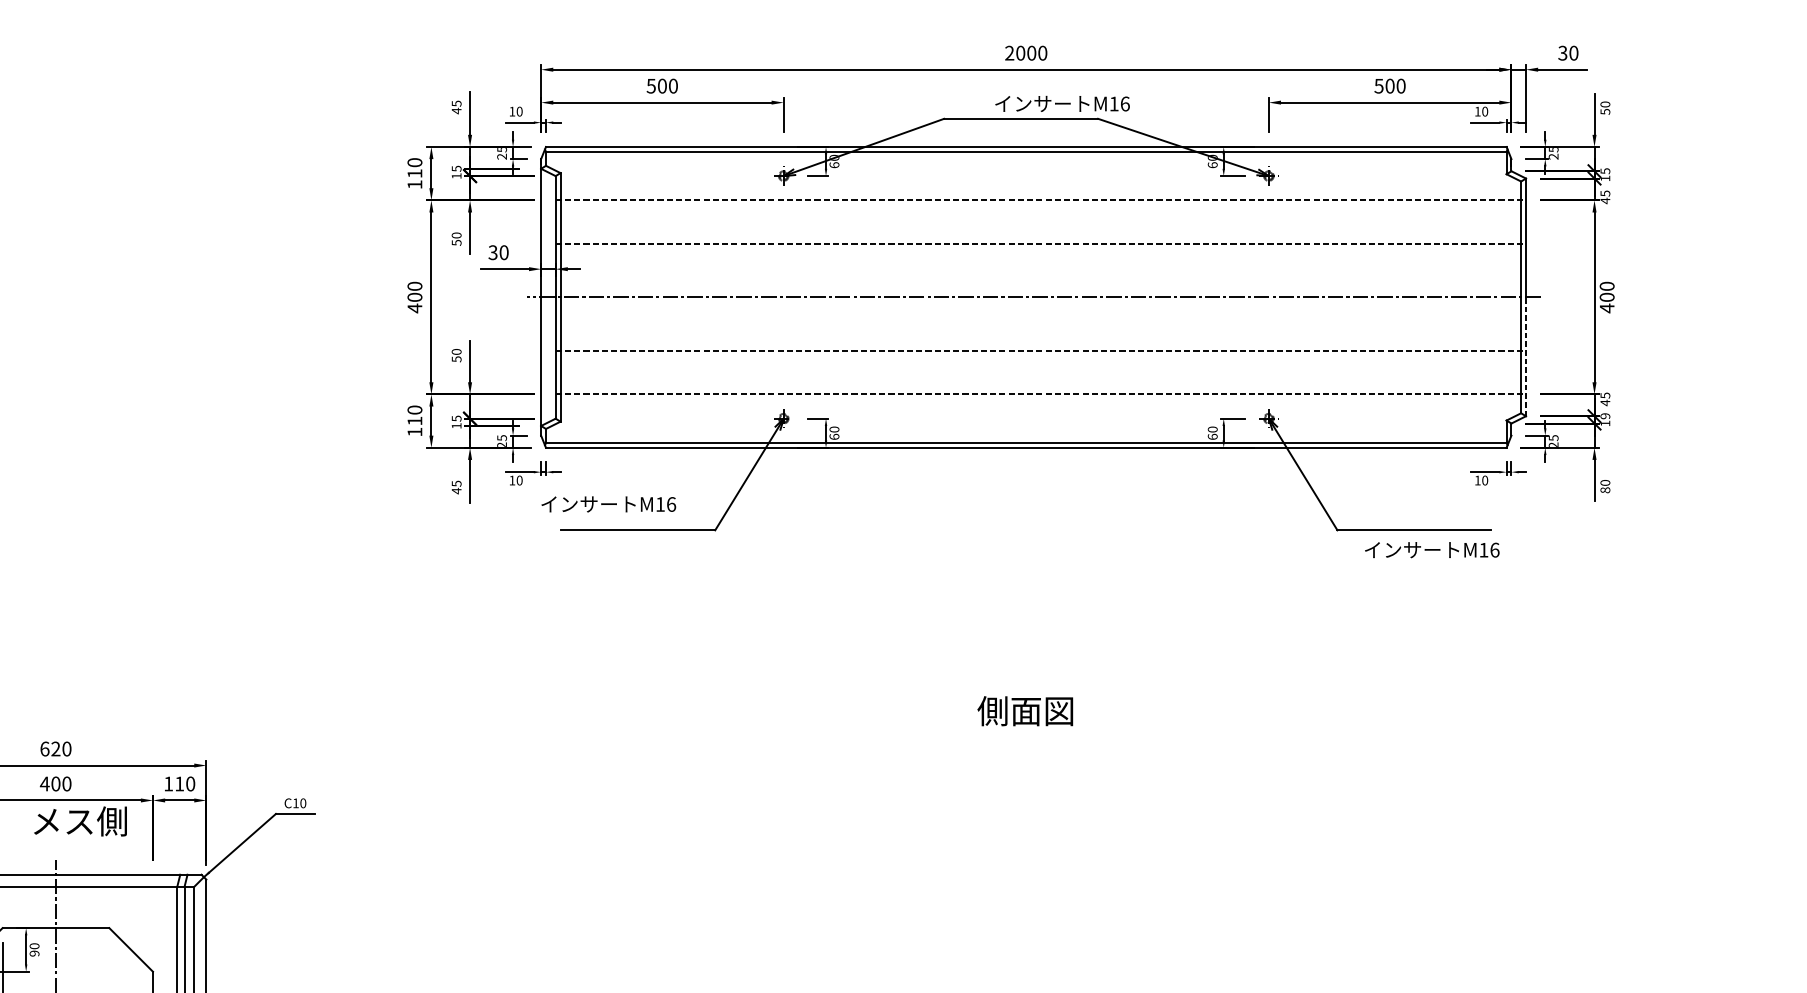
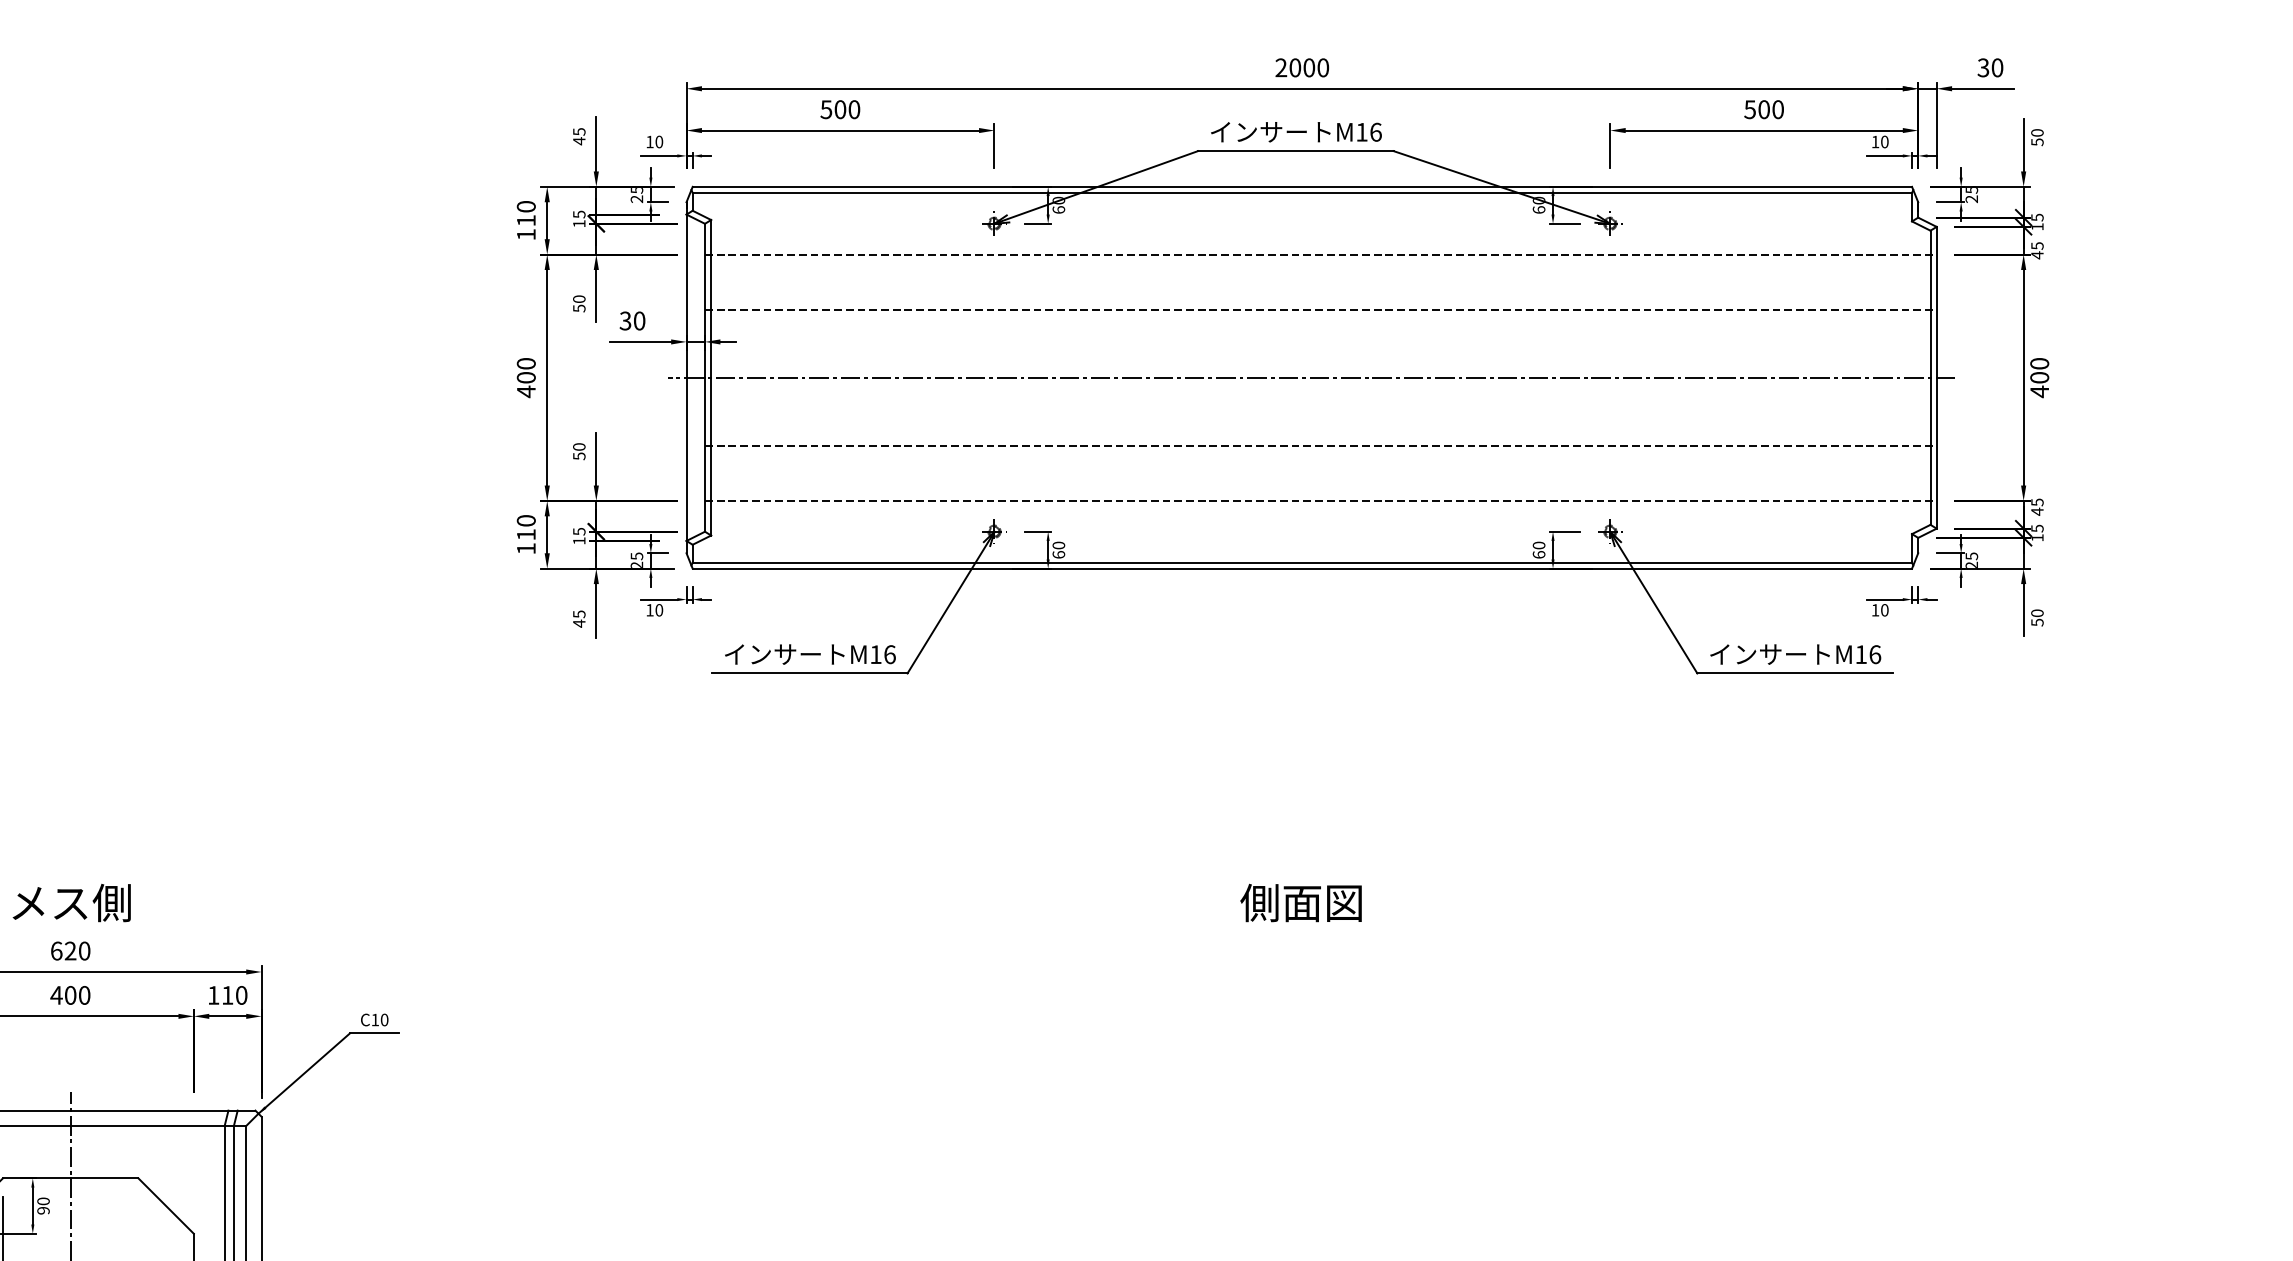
text: (1062, 104) -> (1296, 132), moved
line: (1525, 356) -> (1936, 452), dashed -> solid
text: (1605, 416) -> (2037, 528), 19 -> 15
text: (1605, 490) -> (2037, 622), 80 -> 50
text: (608, 504) -> (810, 654), moved
text: (1432, 550) -> (1795, 654), moved
text: (80, 821) -> (71, 903), moved

